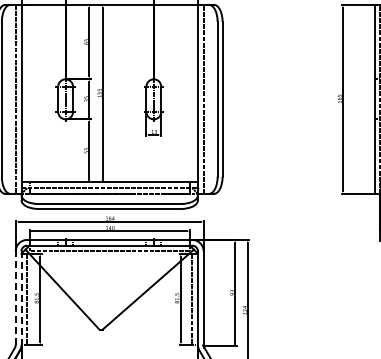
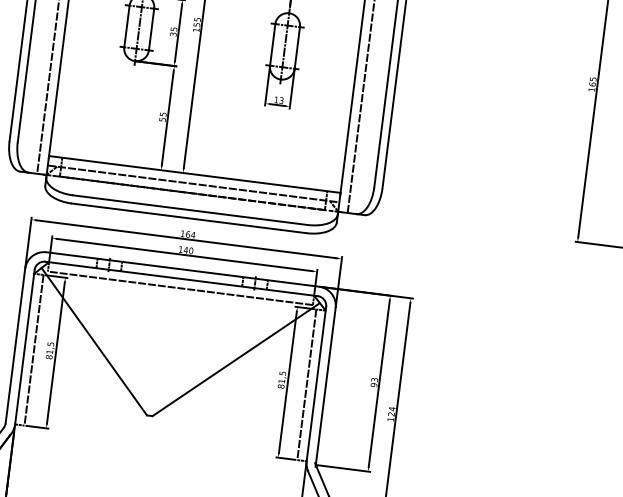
line: (15, 298) -> (14, 346), dashed -> solid
line: (21, 298) -> (24, 347), dashed -> solid

